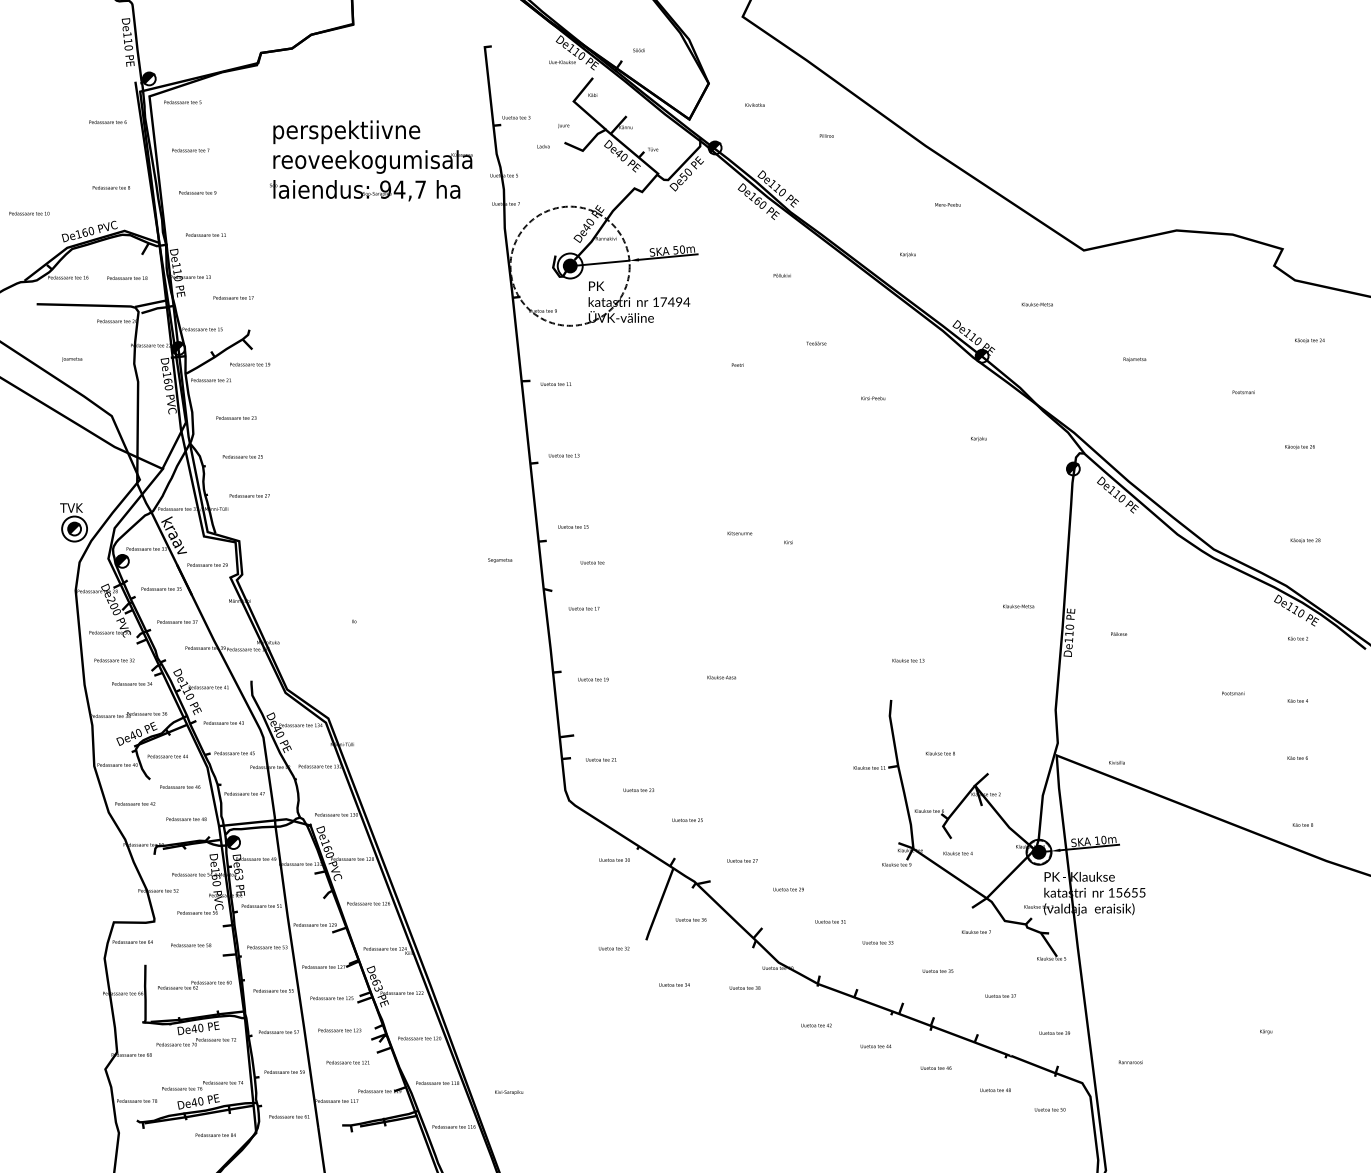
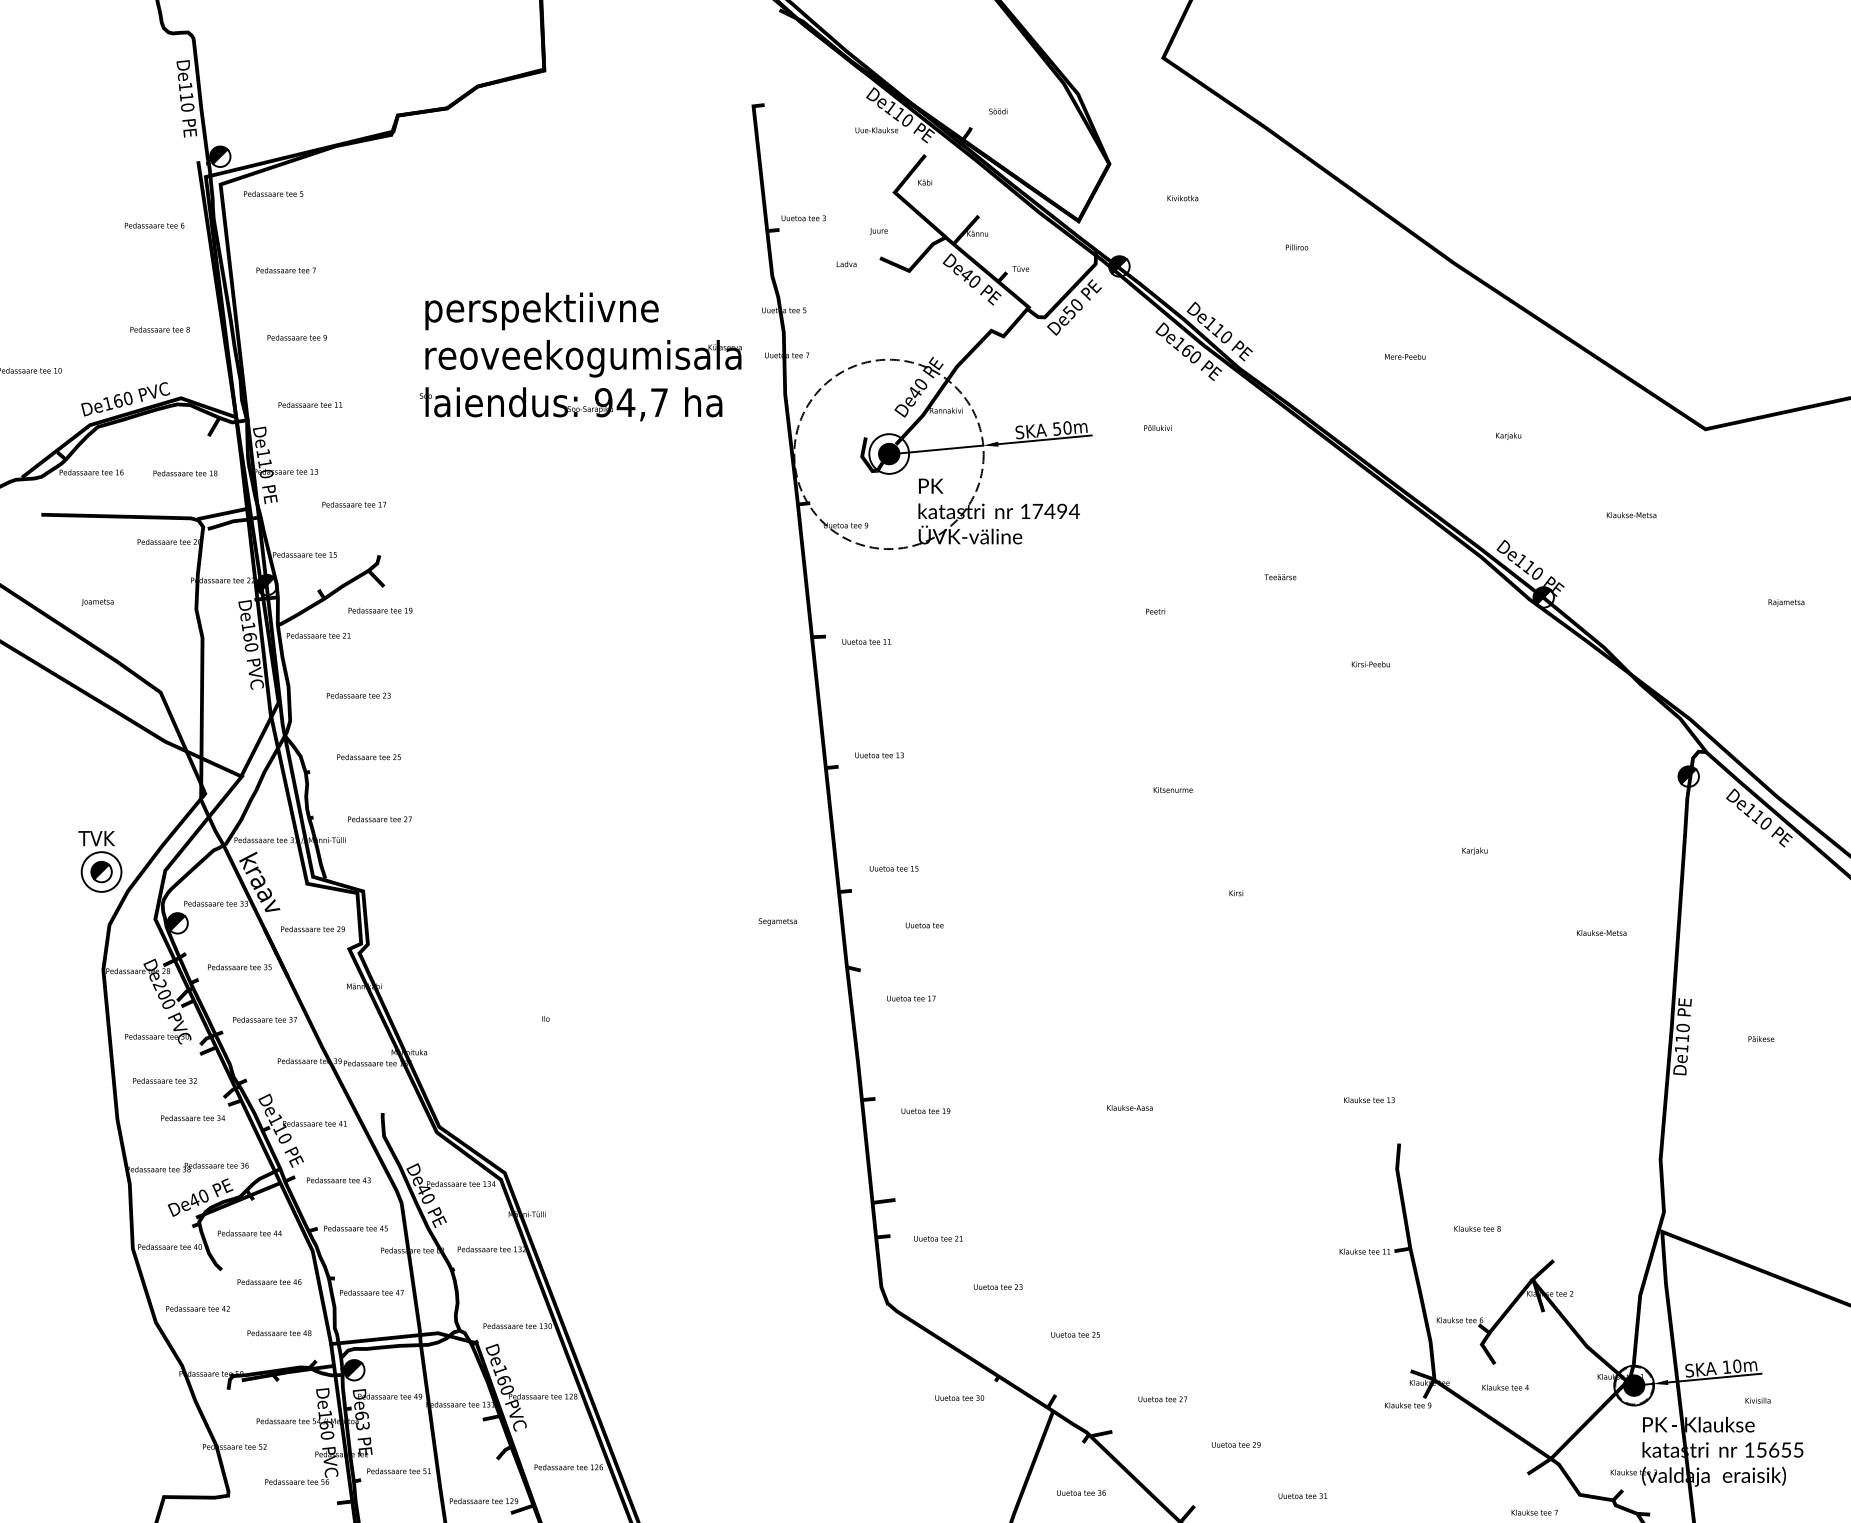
text: (371, 160) -> (581, 356), moved
text: (947, 204) -> (1404, 356), moved
text: (907, 254) -> (1507, 435), moved
text: (781, 275) -> (1156, 427), moved
text: (978, 438) -> (1474, 850), moved
text: (739, 533) -> (1172, 790), moved
text: (1018, 606) -> (1601, 933), moved
text: (908, 660) -> (1369, 1099), moved
text: (1116, 762) -> (1757, 1400), moved

